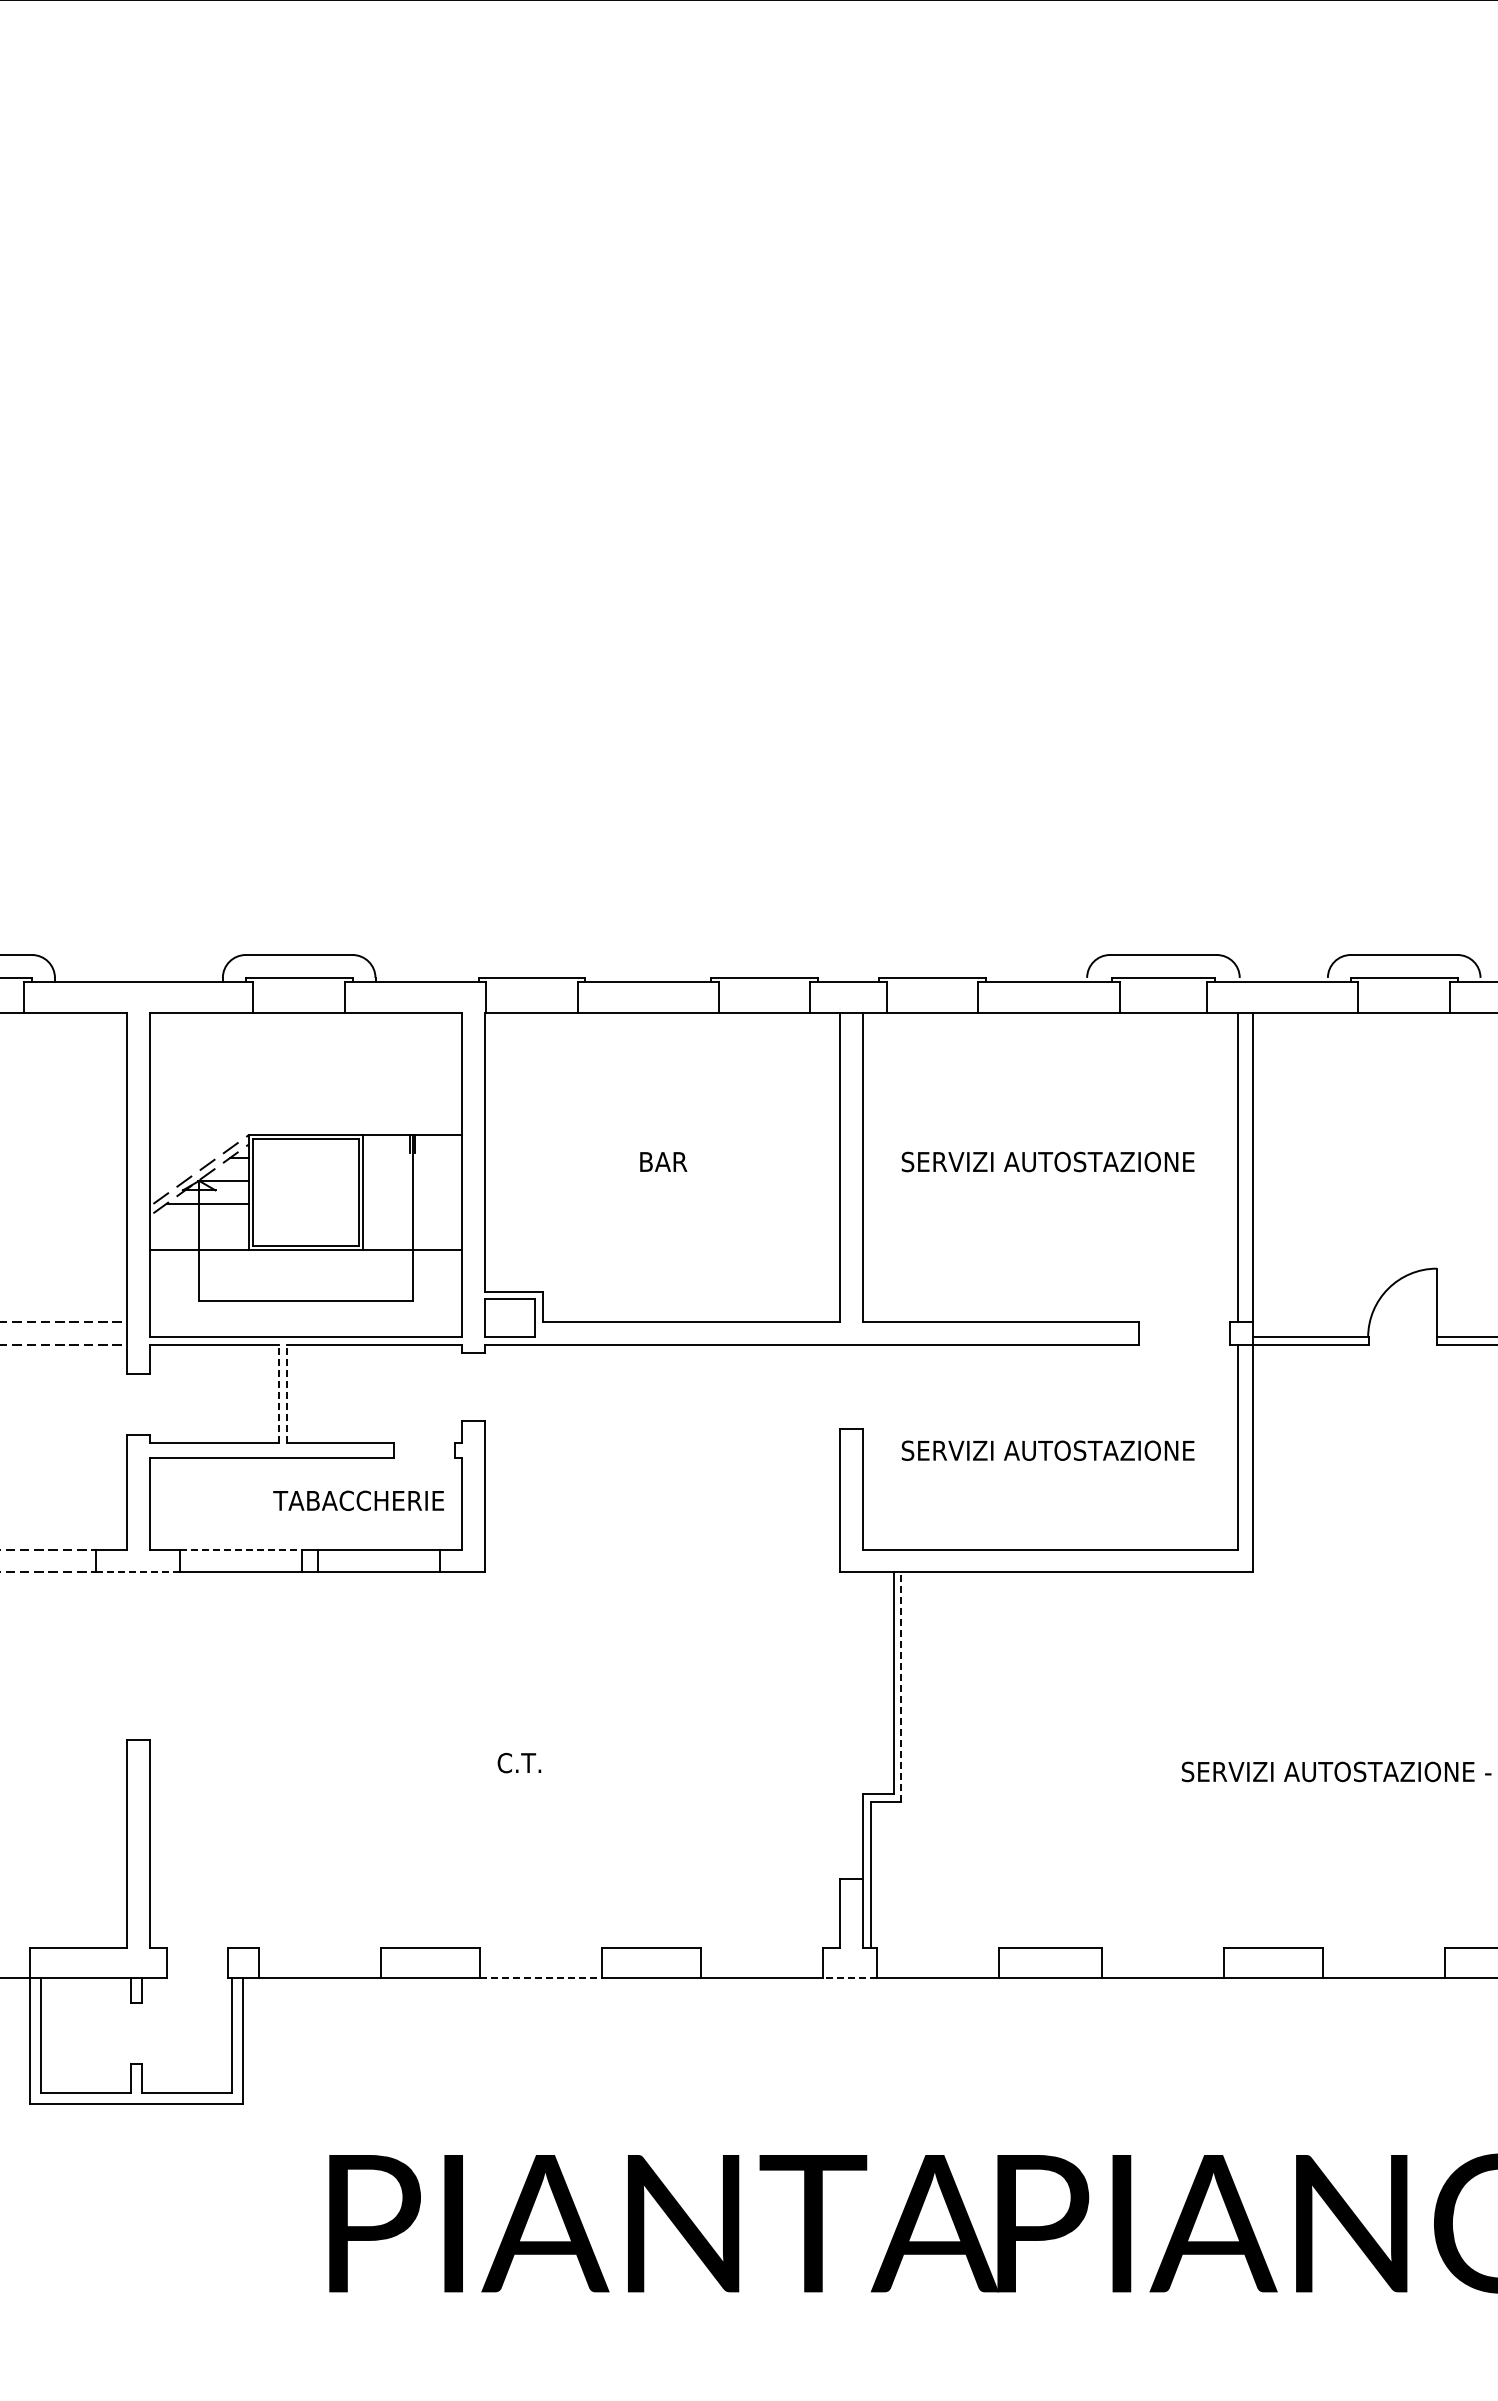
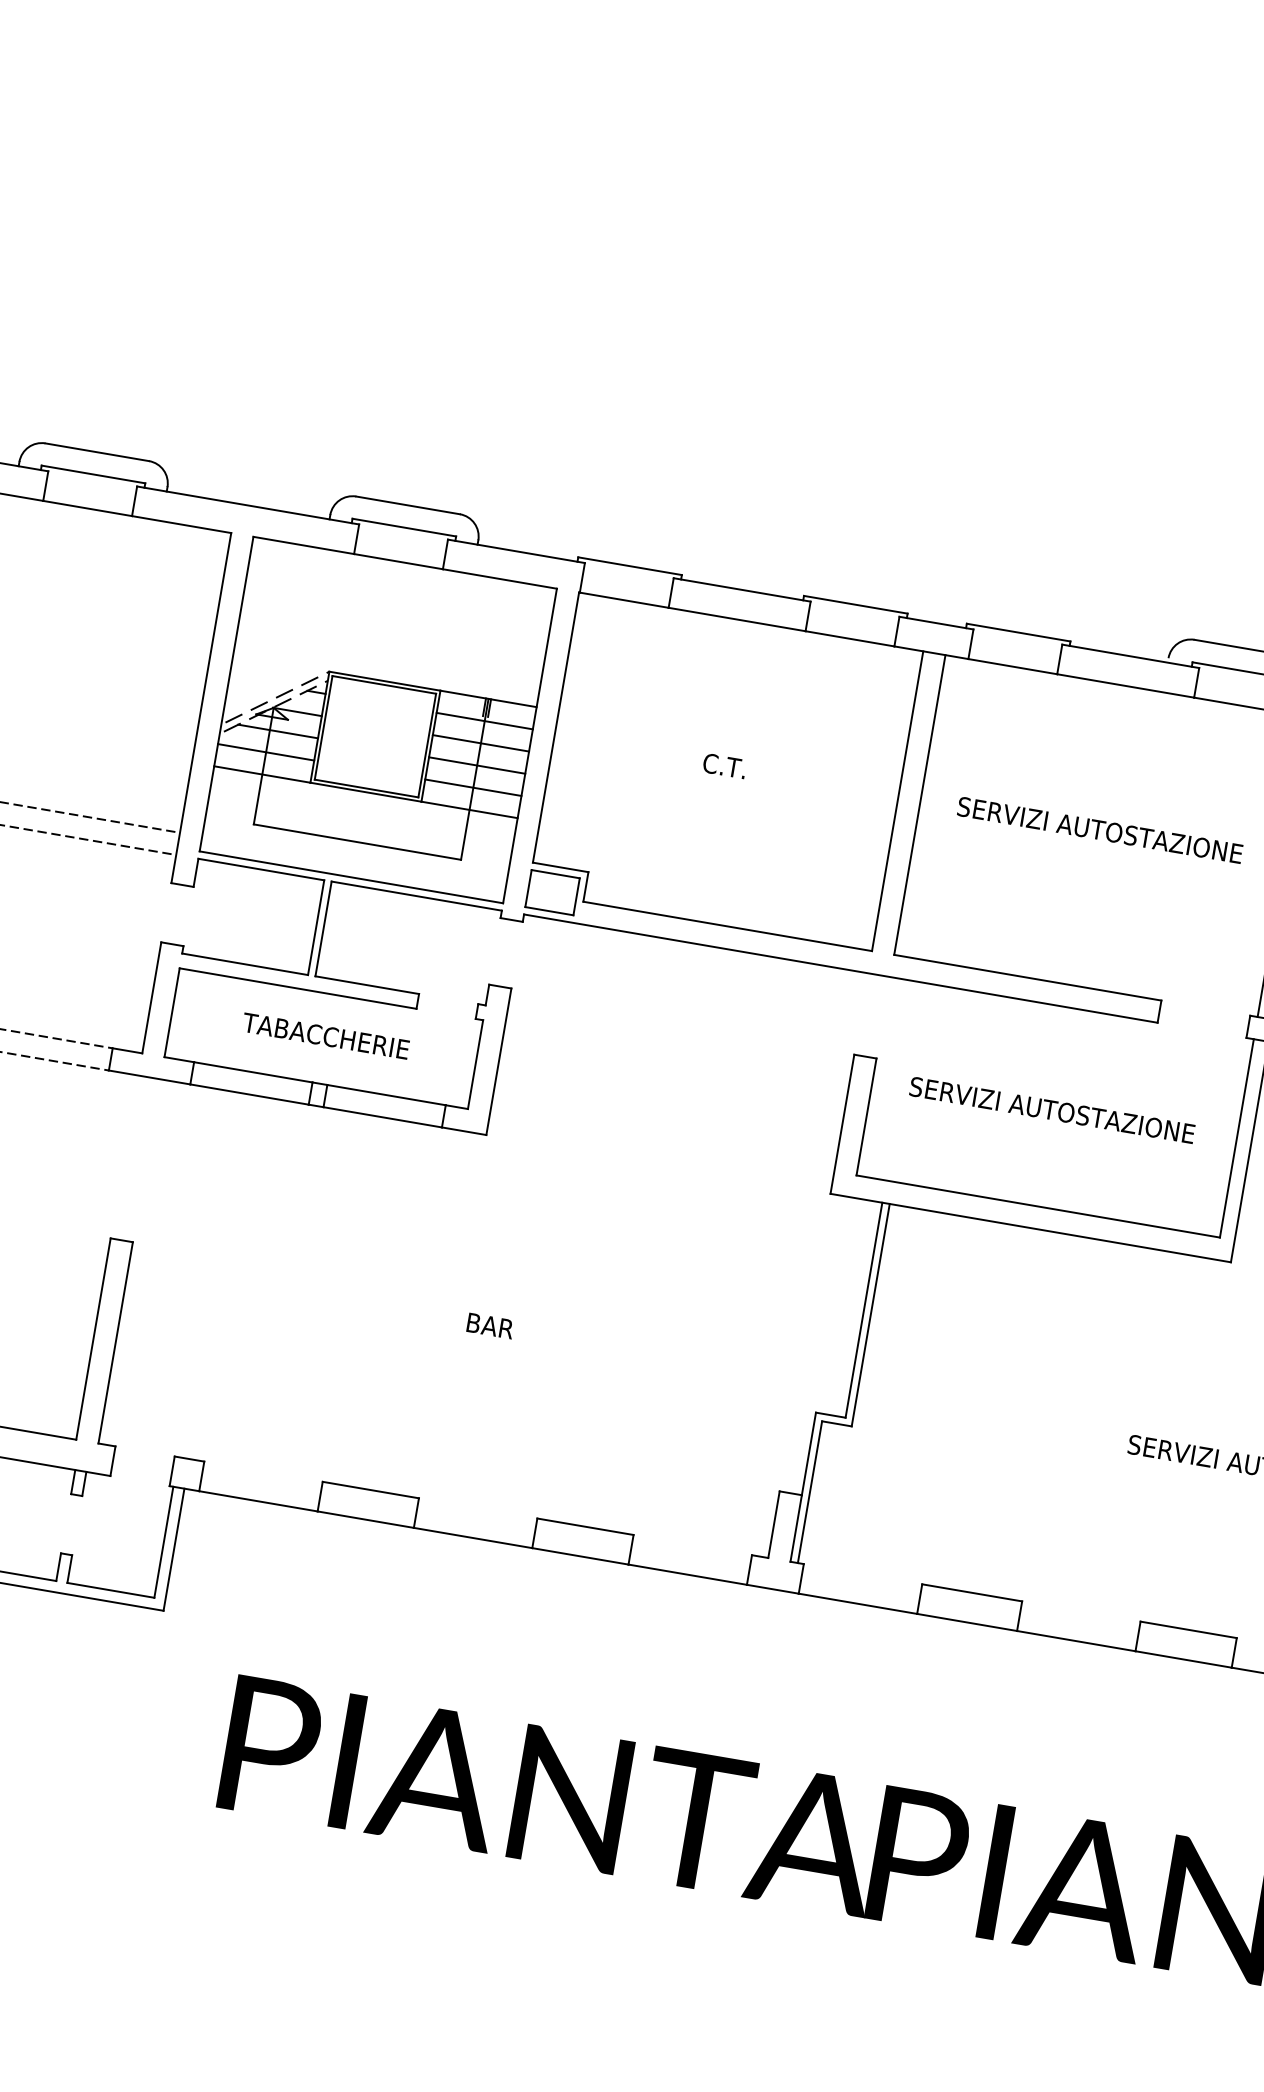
line: (412, 1158) -> (484, 721), added
text: (663, 1161) -> (727, 766), BAR -> C.T.
line: (412, 1180) -> (480, 742), added
line: (412, 1203) -> (476, 765), added
line: (198, 1226) -> (265, 752), added
line: (412, 1226) -> (473, 787), added
line: (279, 1393) -> (316, 927), dashed -> solid
line: (286, 1393) -> (323, 928), dashed -> solid
text: (358, 1500) -> (325, 1035), moved
line: (241, 1549) -> (253, 1072), dashed -> solid
line: (138, 1572) -> (149, 1077), dashed -> solid
line: (901, 1687) -> (870, 1315), dashed -> solid
text: (521, 1762) -> (489, 1325), C.T. -> BAR
line: (541, 1978) -> (473, 1538), dashed -> solid
line: (850, 1978) -> (773, 1589), dashed -> solid

